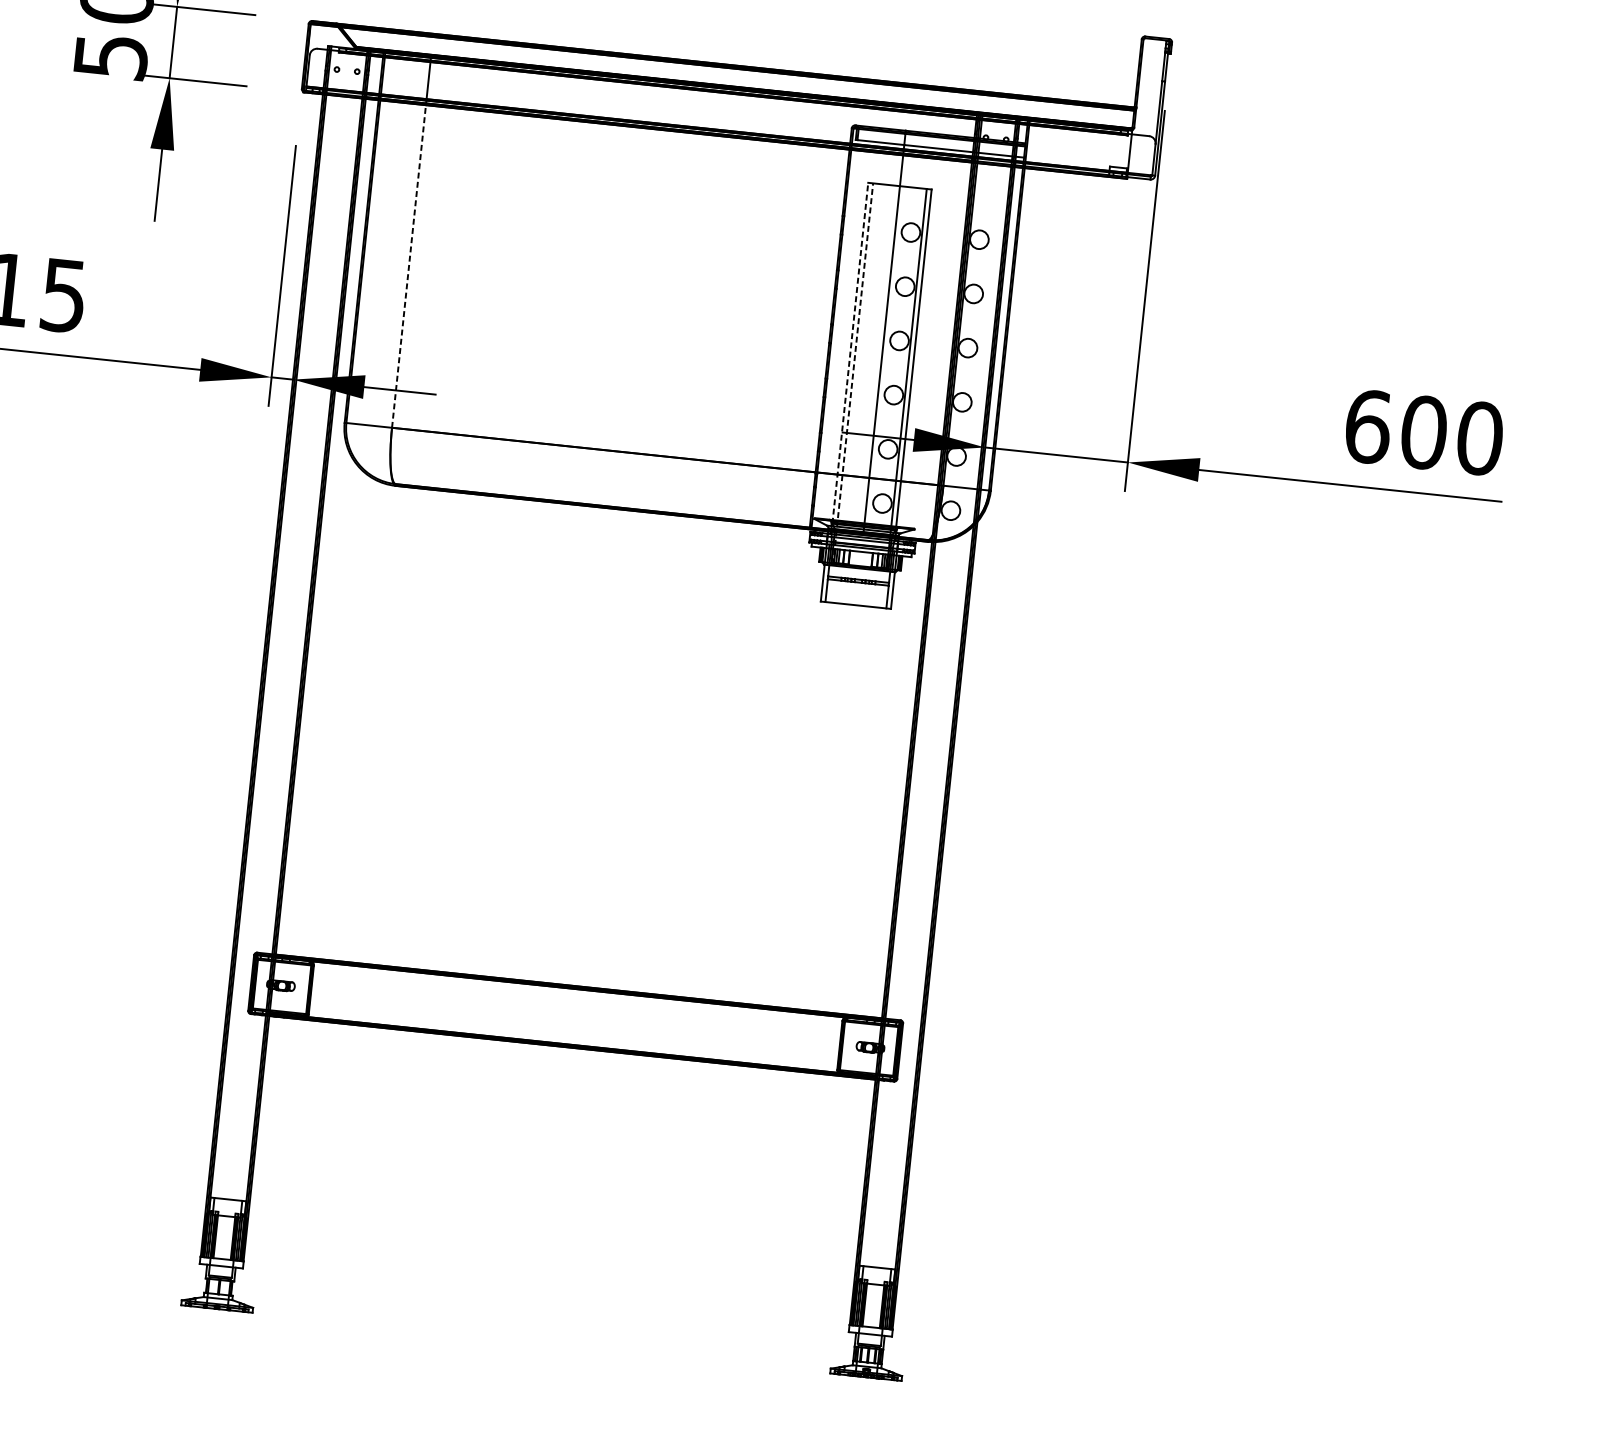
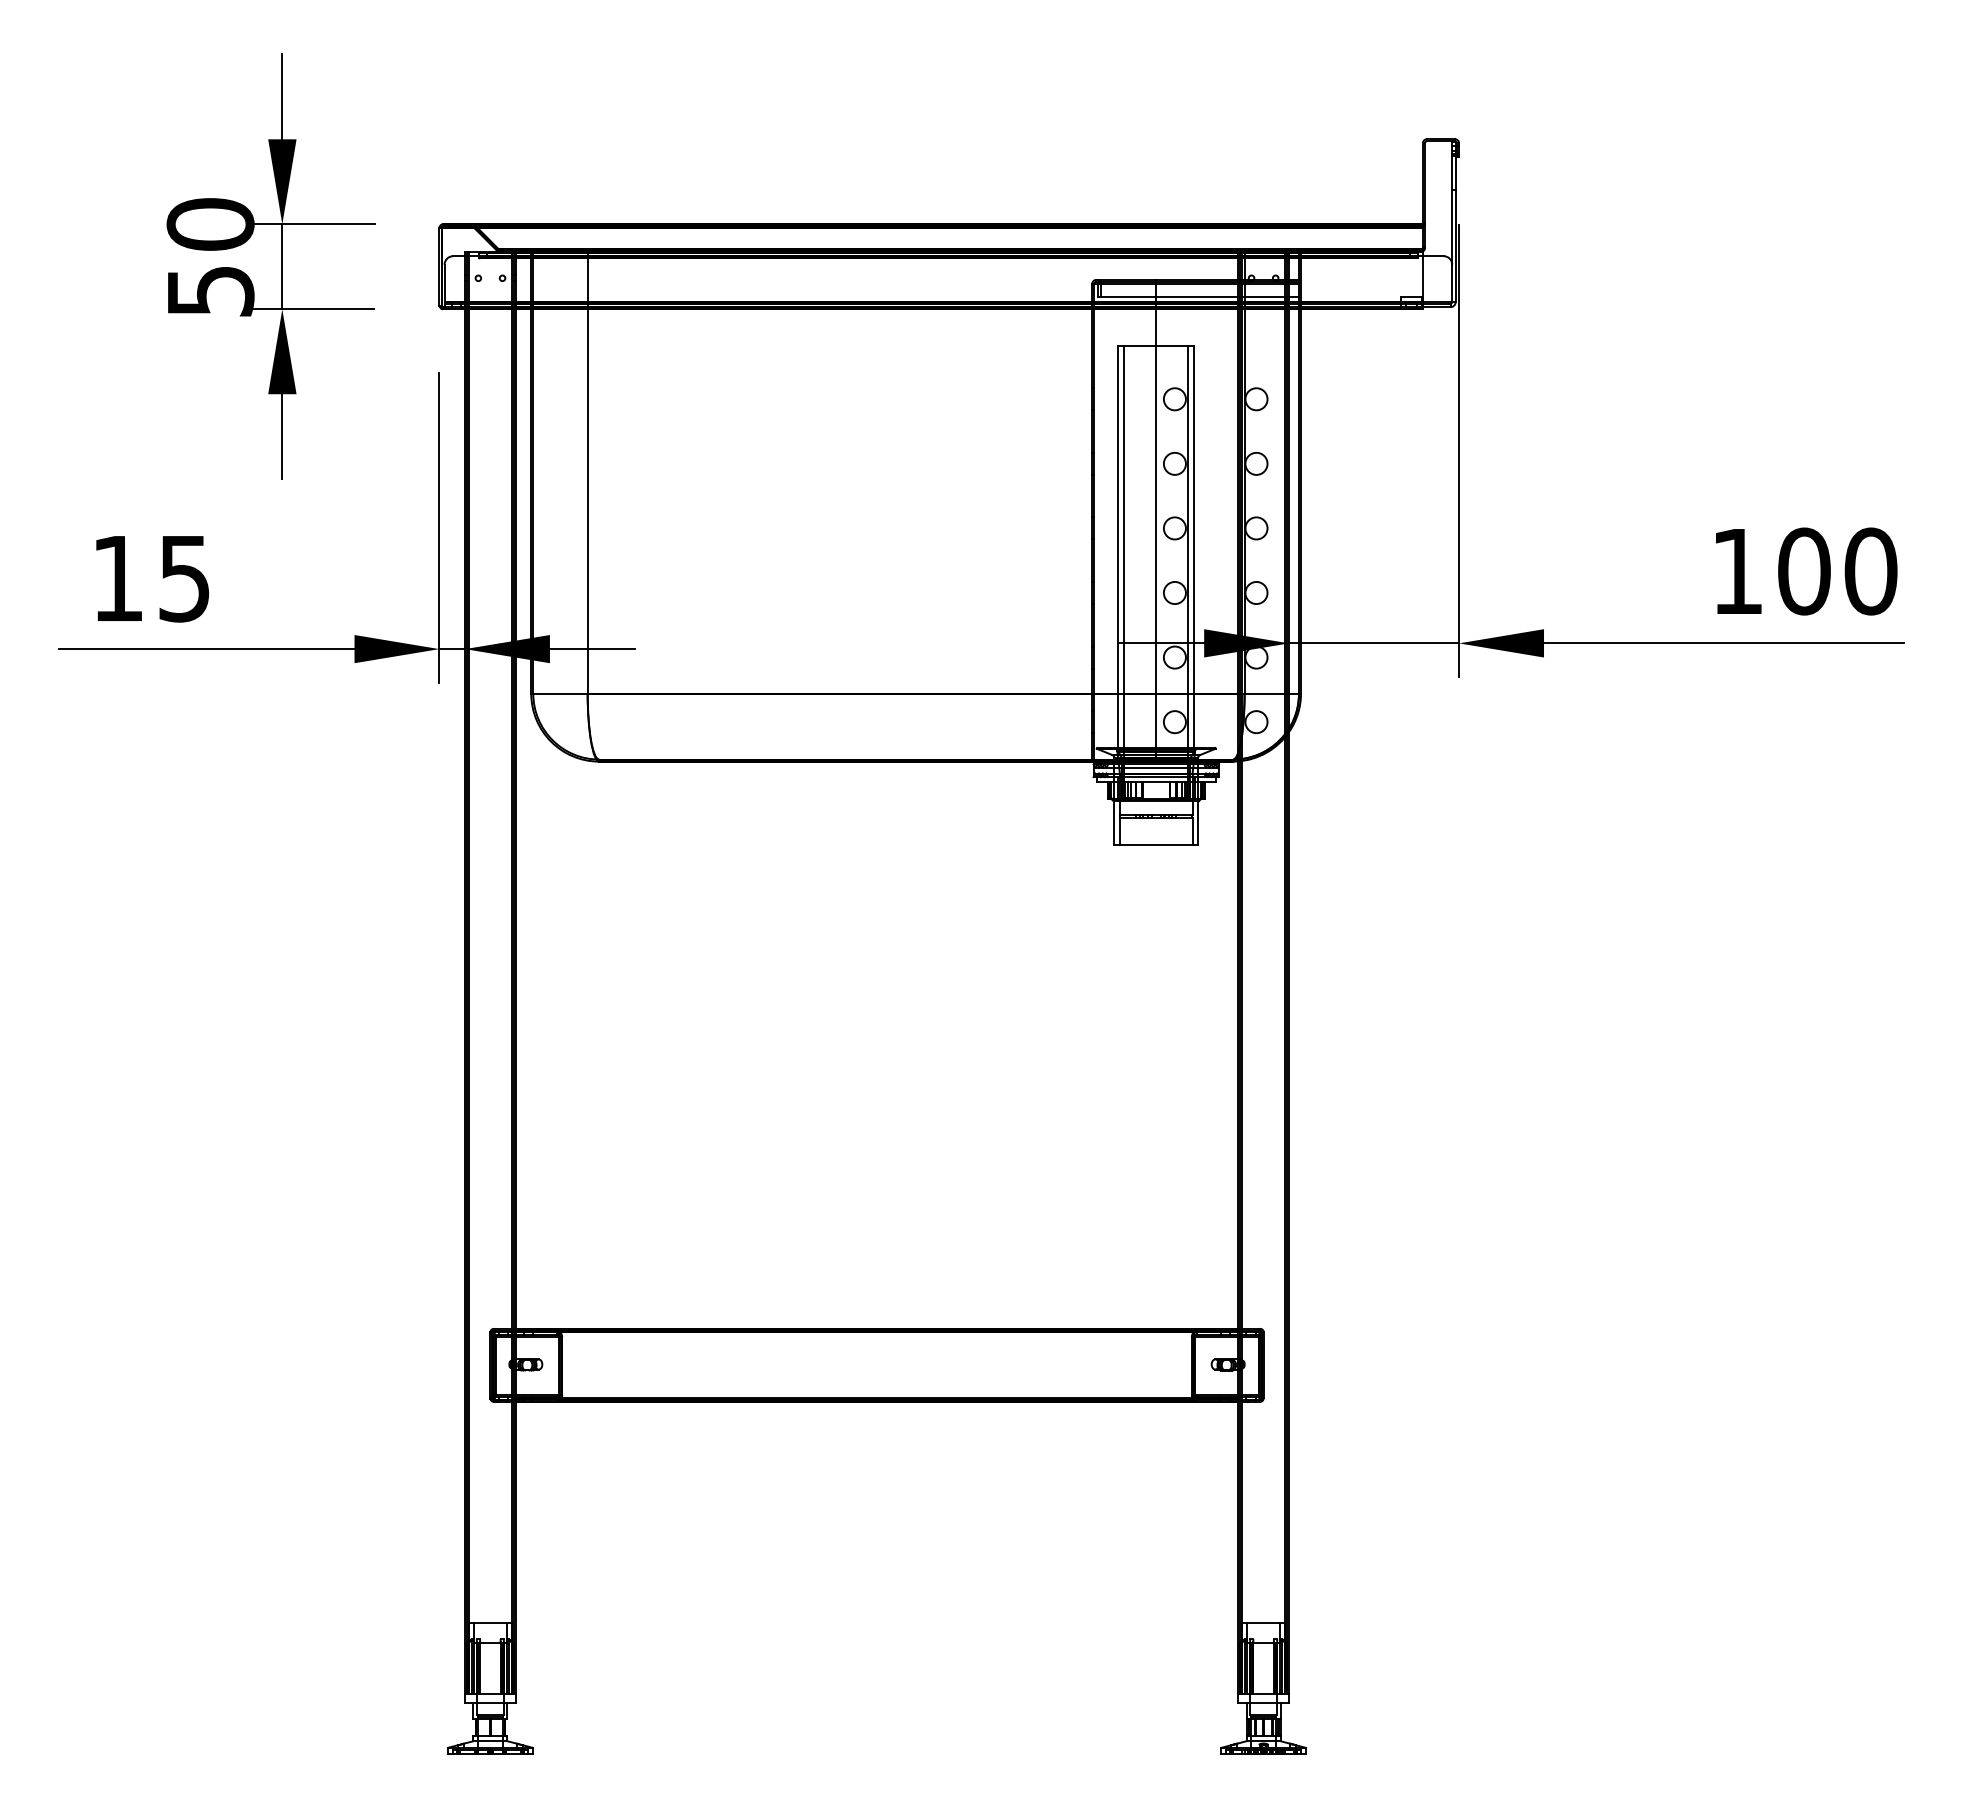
line: (408, 265) -> (587, 500), dashed -> solid
line: (850, 352) -> (1118, 548), dashed -> solid
line: (853, 373) -> (1124, 572), dashed -> solid
text: (1367, 426) -> (1737, 571), 600 -> 100

